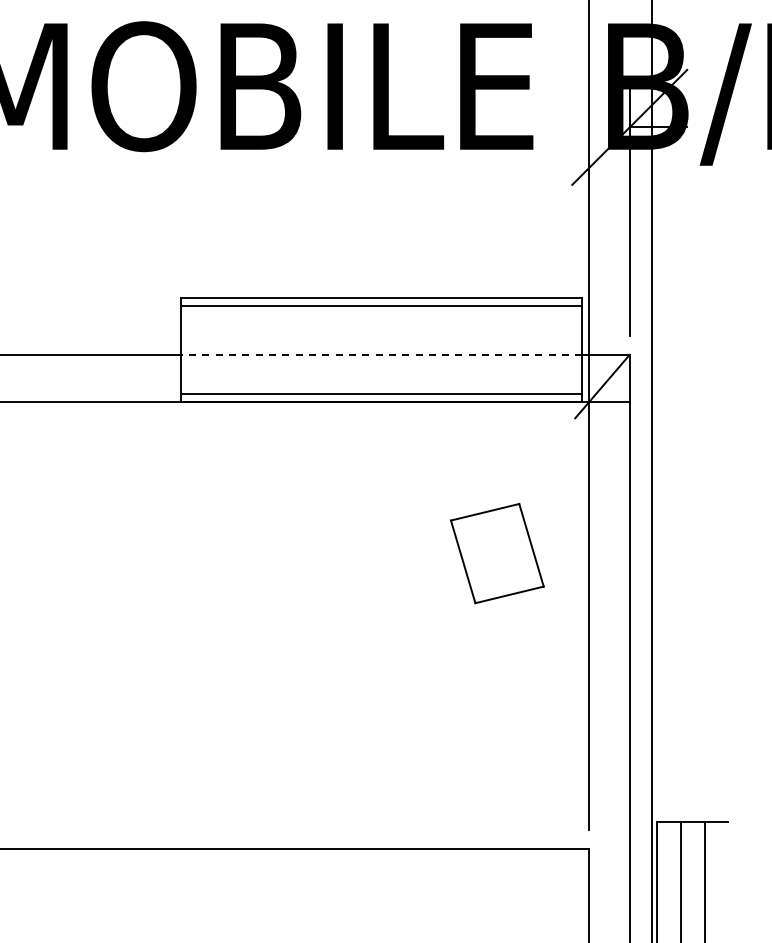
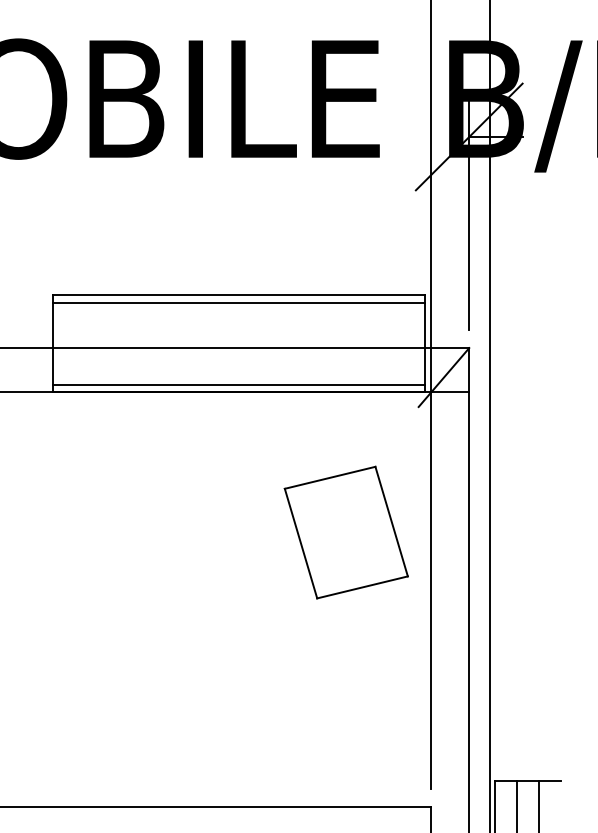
line: (381, 354) -> (238, 347), dashed -> solid
part: (497, 553) -> (346, 532), size x1.43

